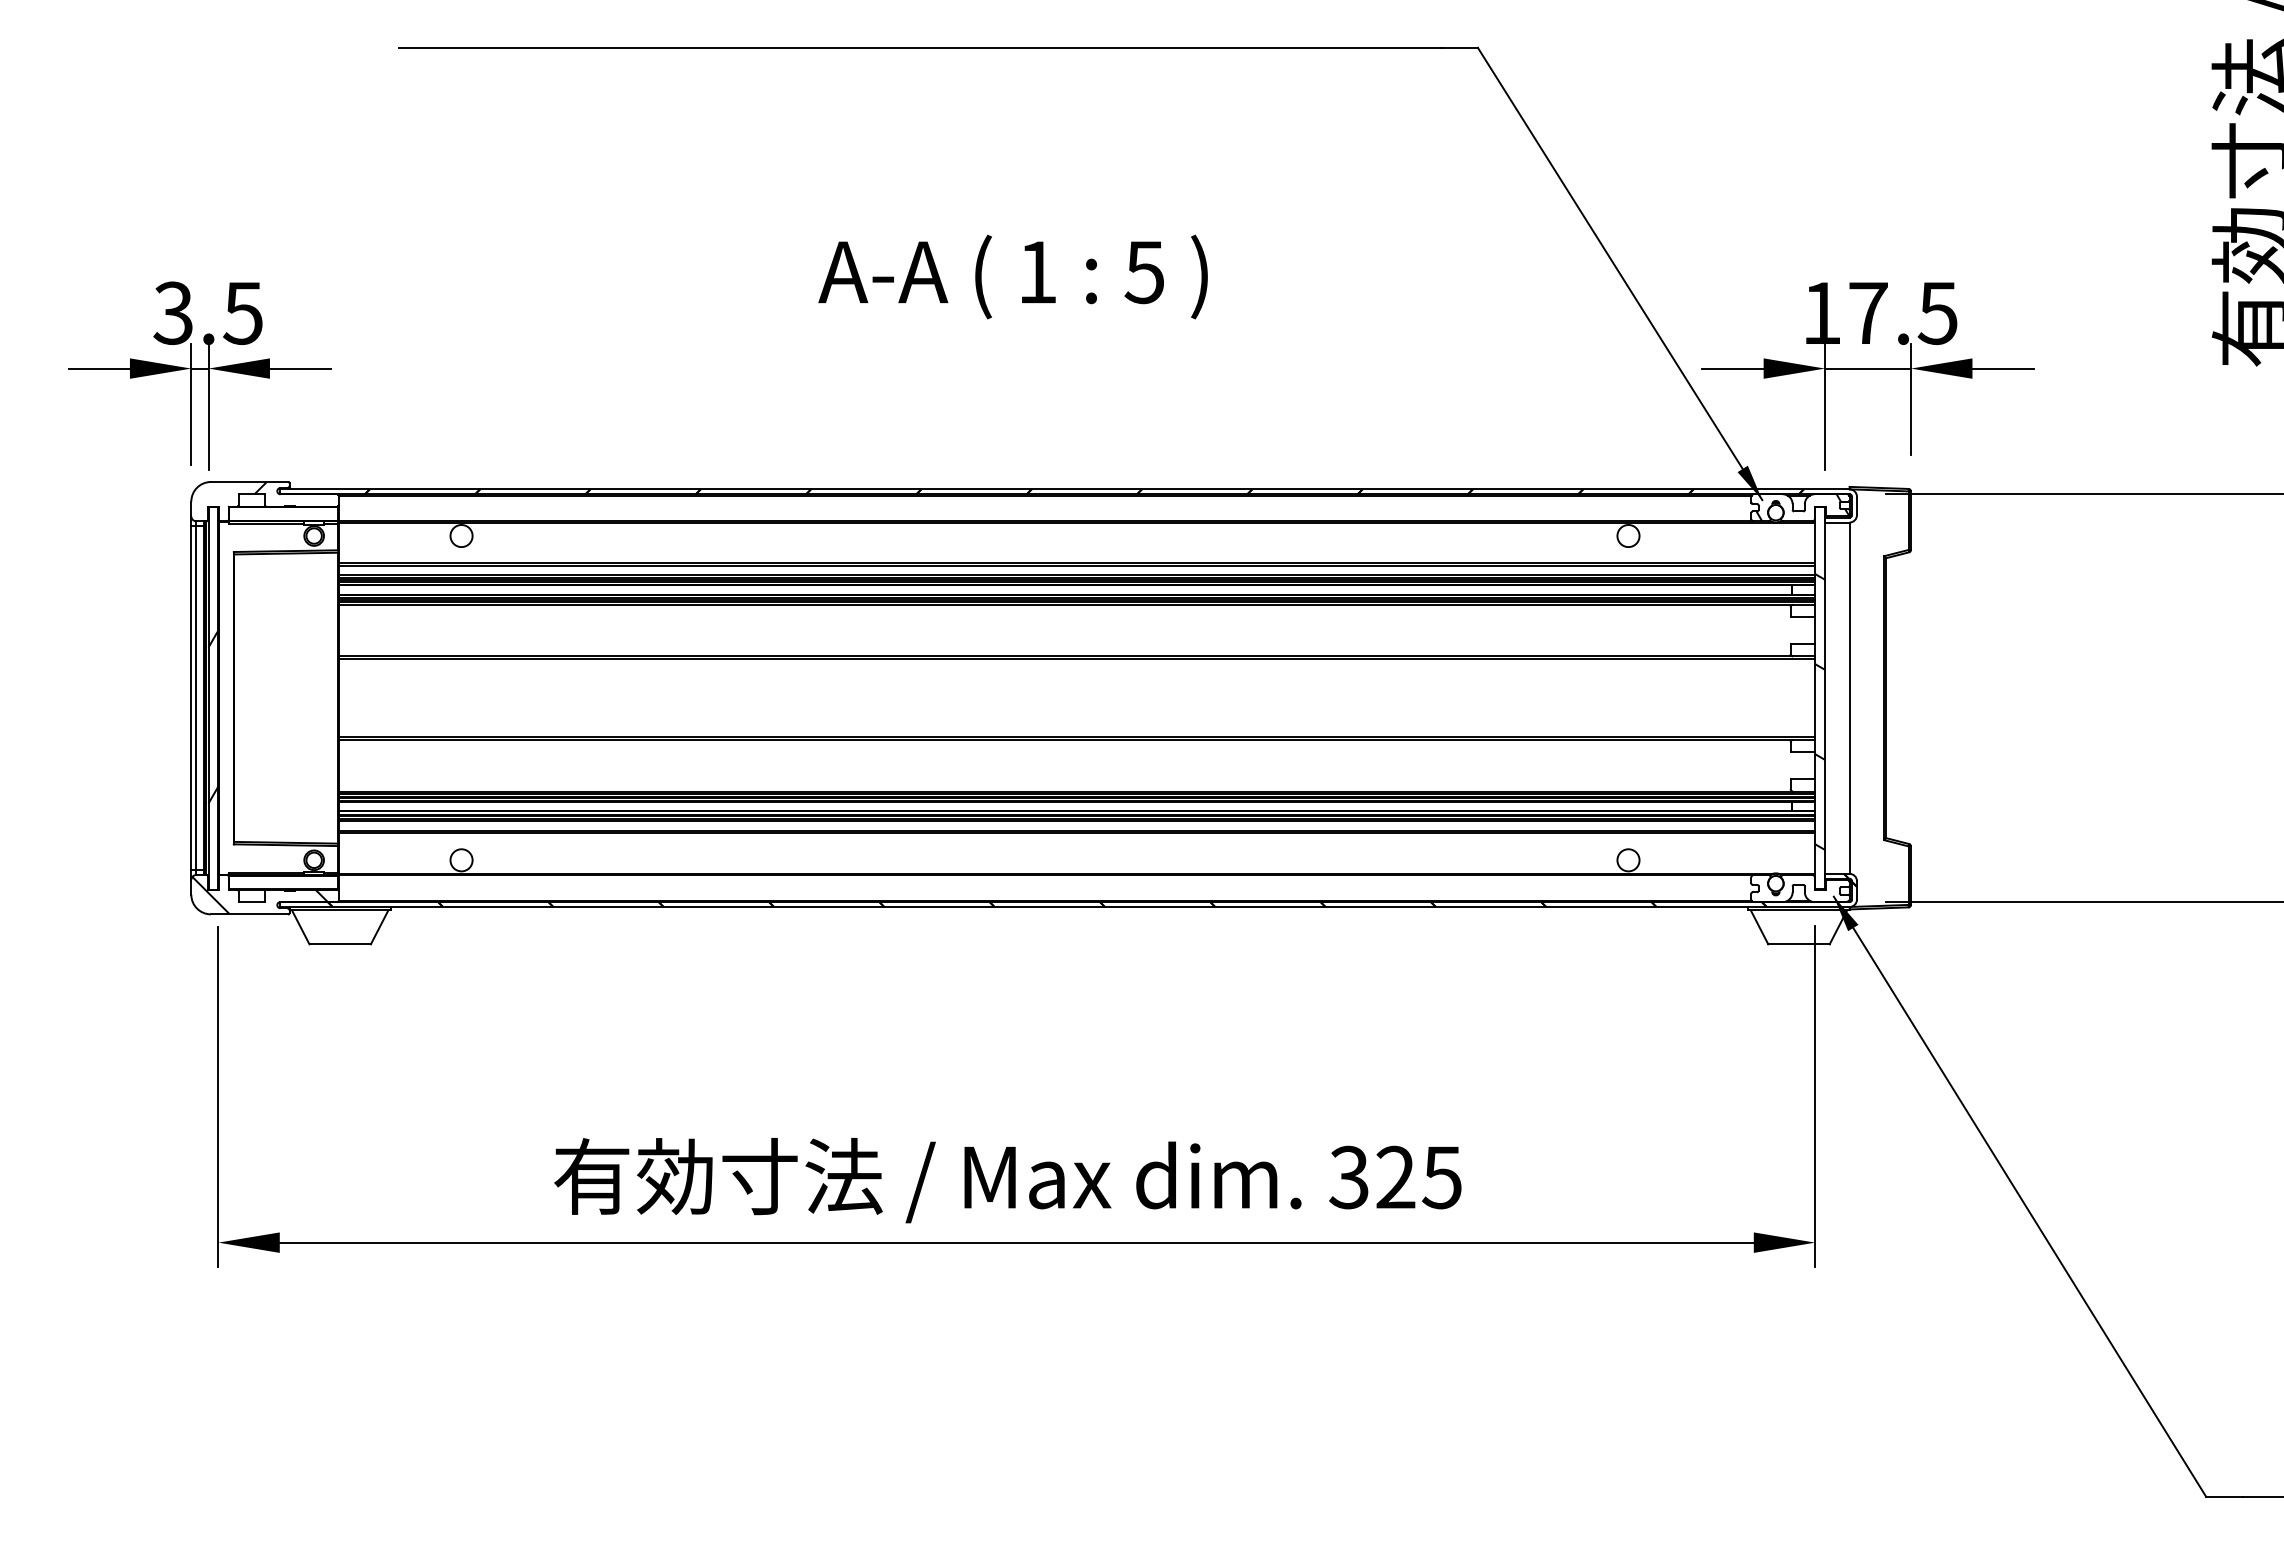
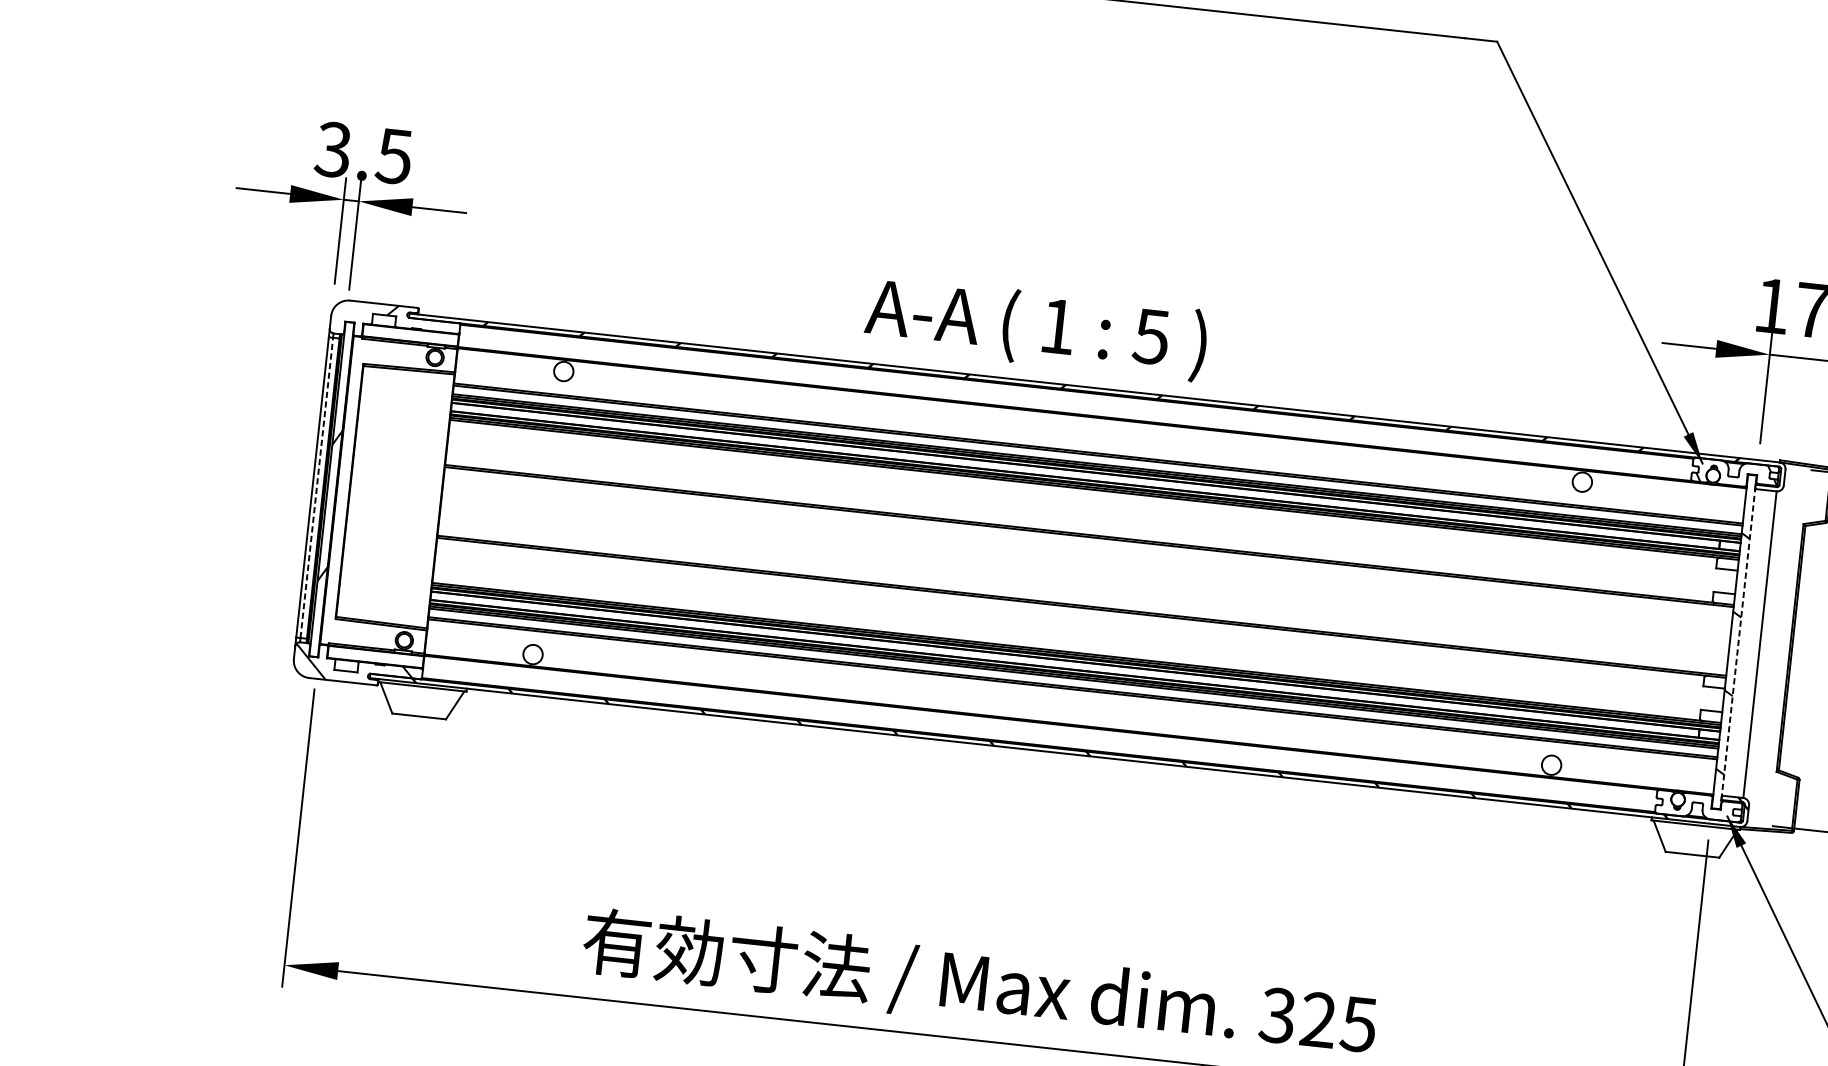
text: (1012, 276) -> (1035, 327), moved
line: (1825, 697) -> (1739, 641), solid -> dashed
line: (196, 698) -> (317, 488), solid -> dashed

